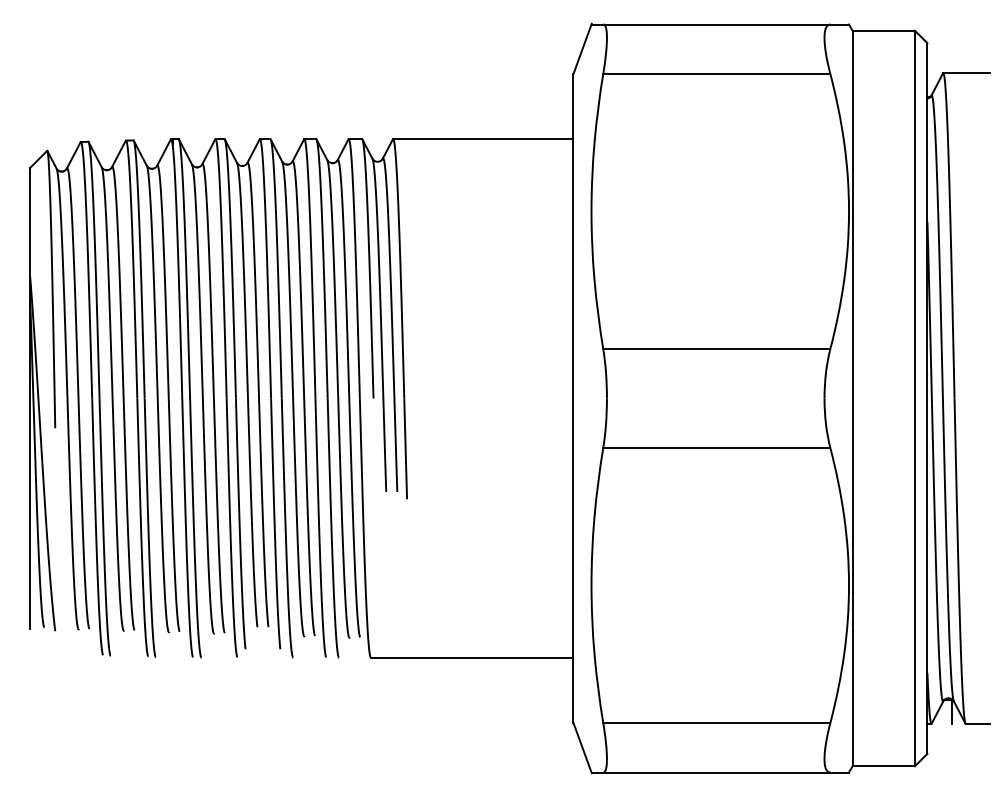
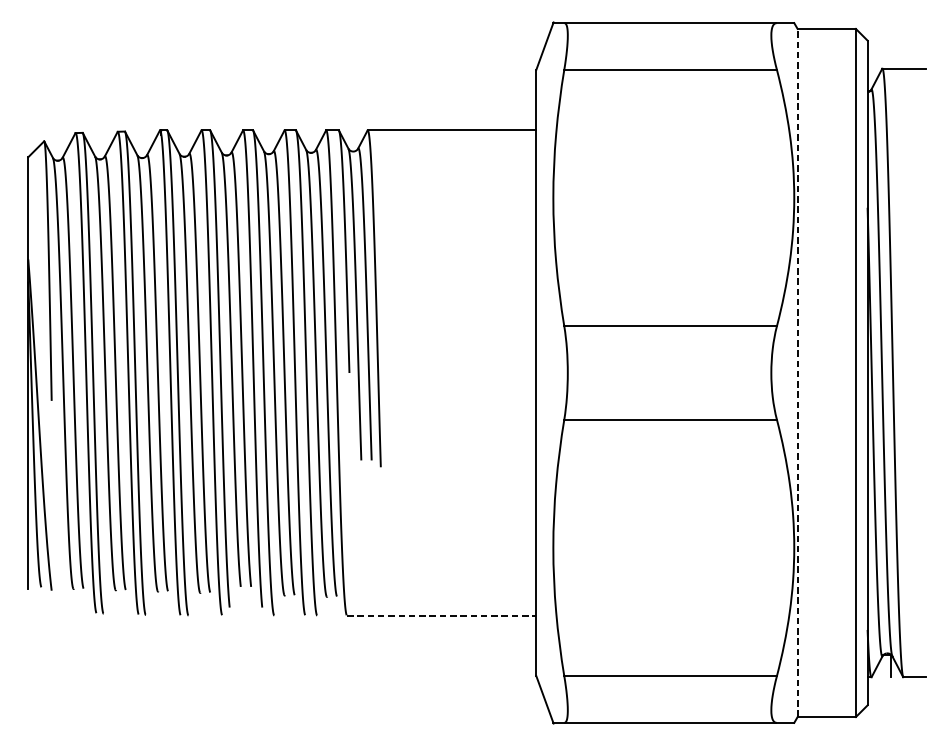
line: (852, 398) -> (797, 373), solid -> dashed
line: (472, 657) -> (442, 615), solid -> dashed

